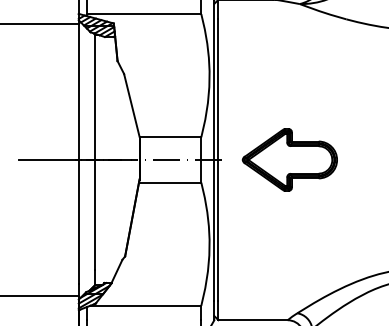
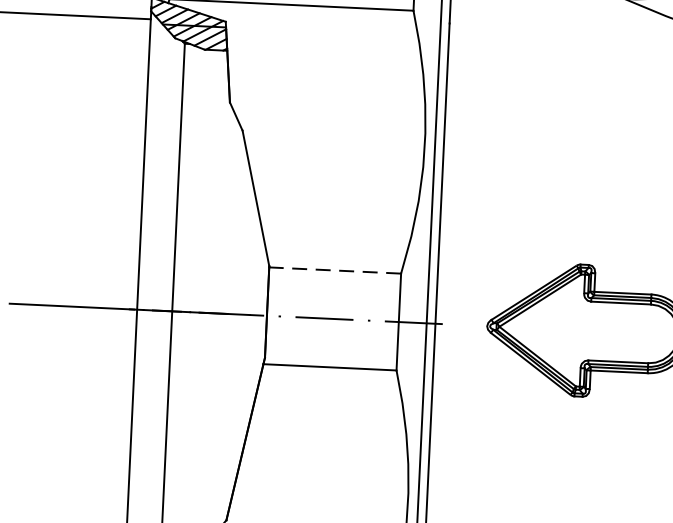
line: (170, 137) -> (335, 270), solid -> dashed

